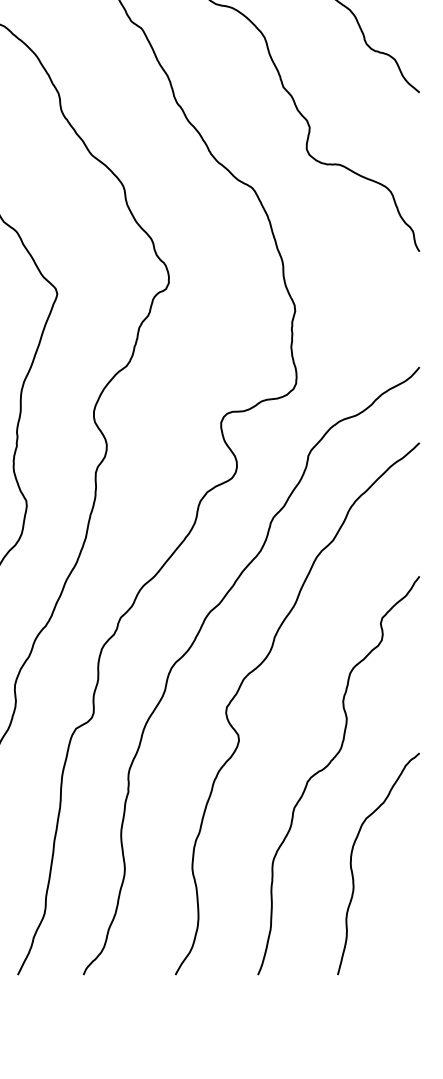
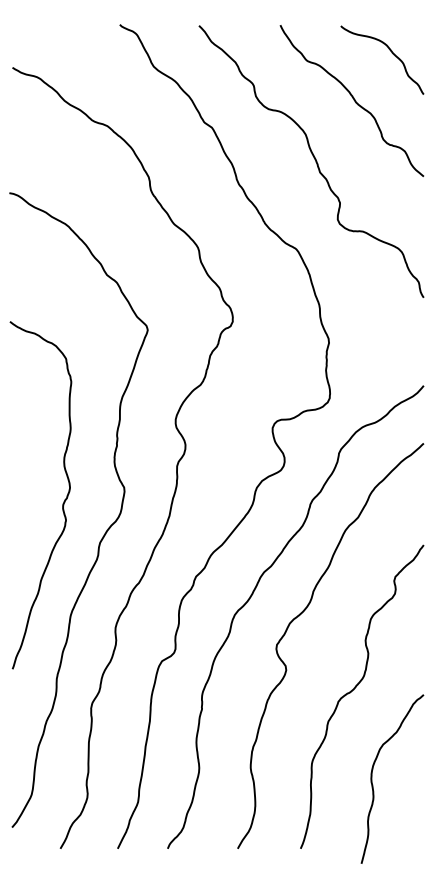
curve: (352, 863) -> (372, 778), moved

